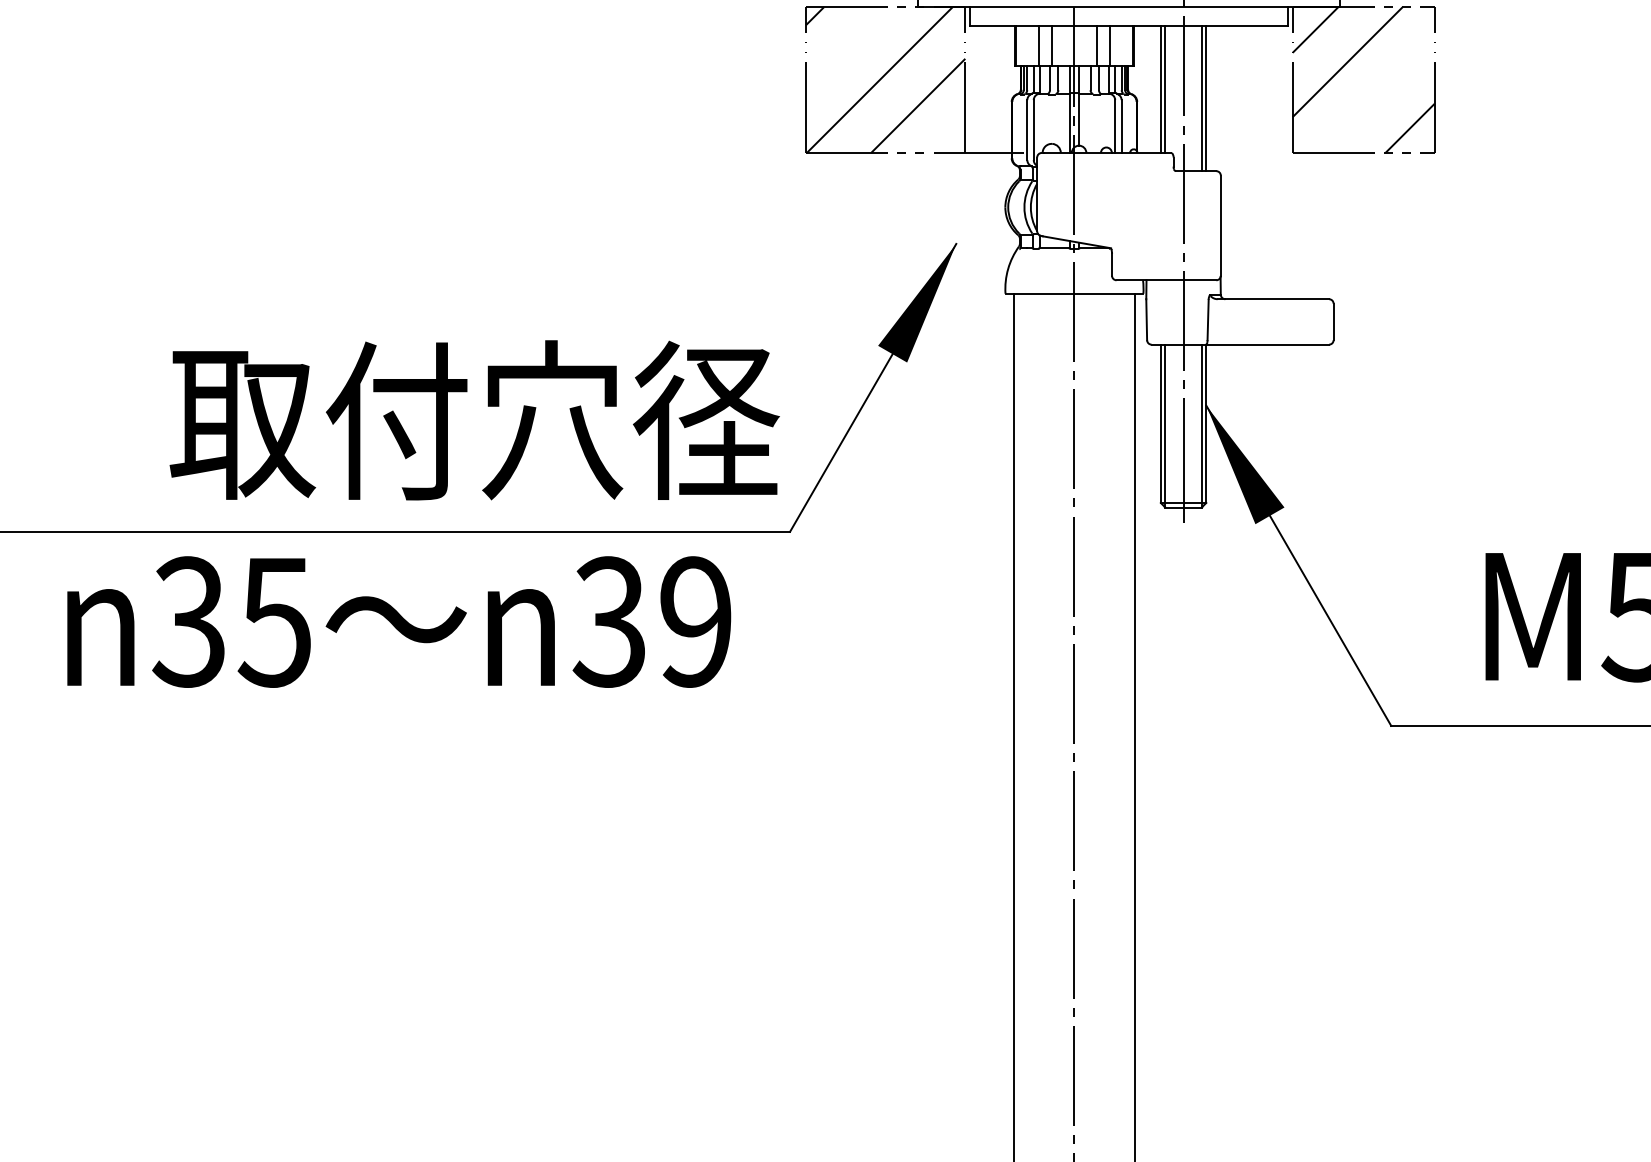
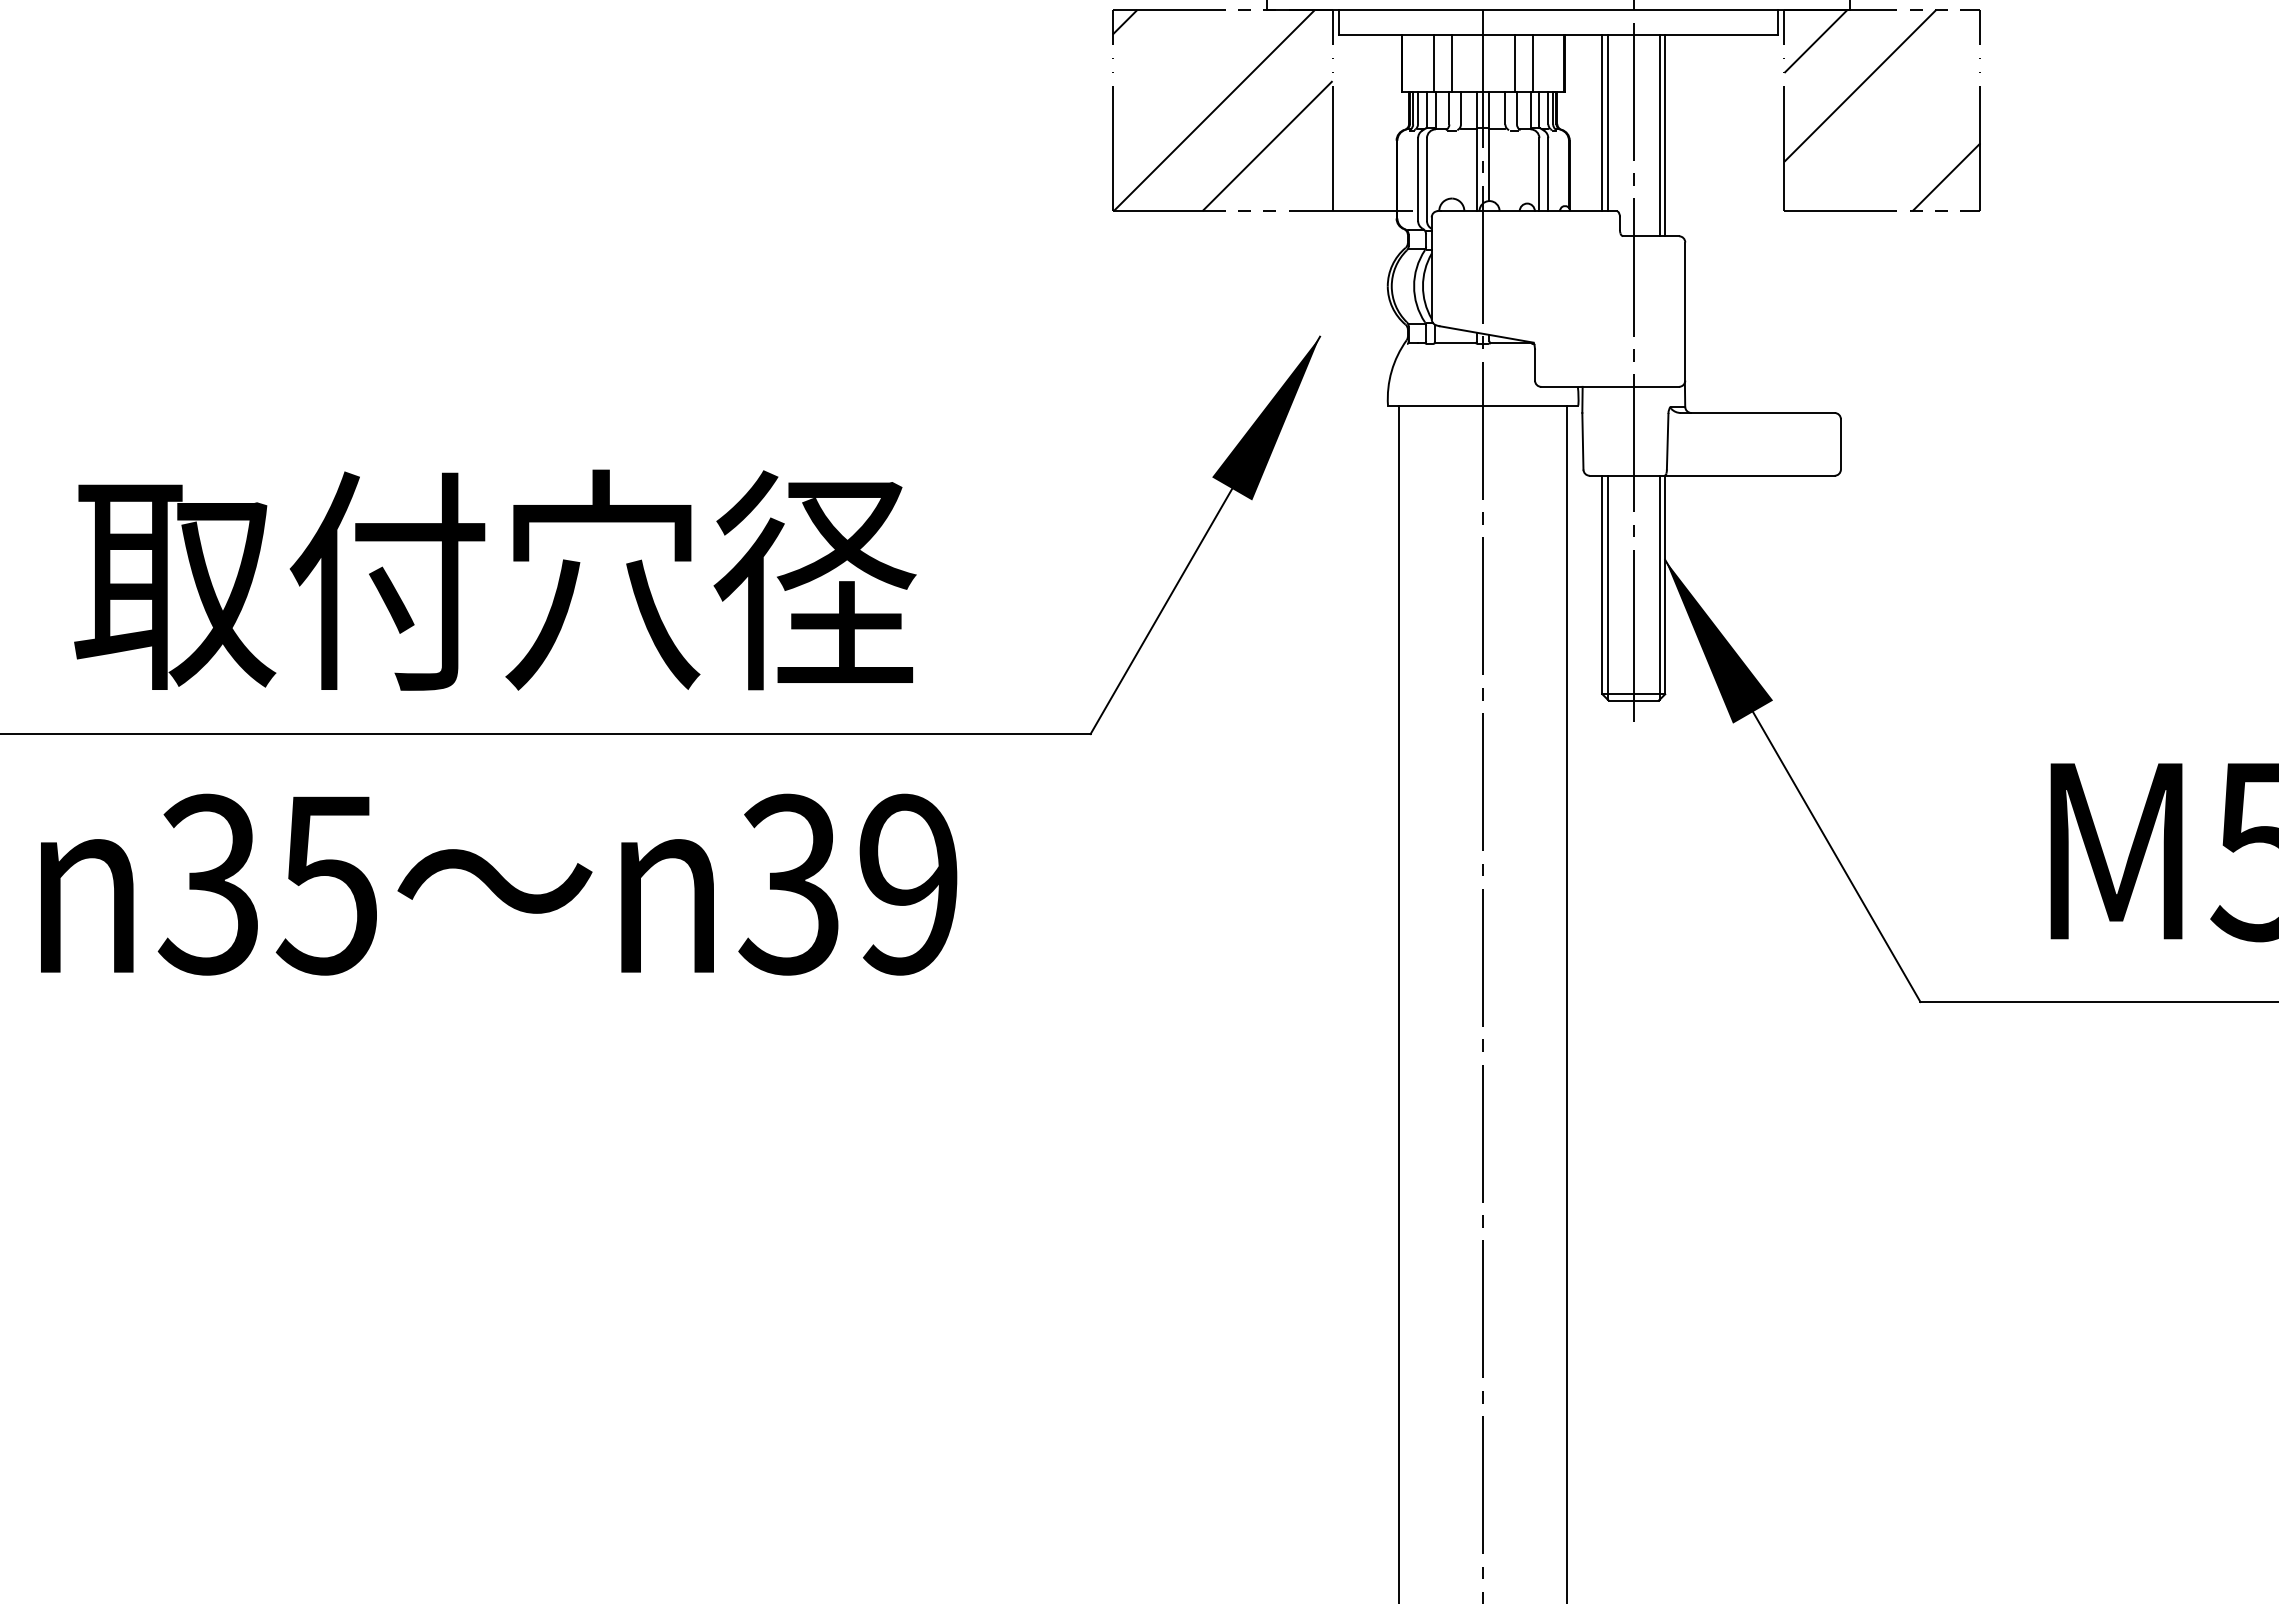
text: (474, 419) -> (495, 579), moved
text: (399, 621) -> (499, 884), moved

